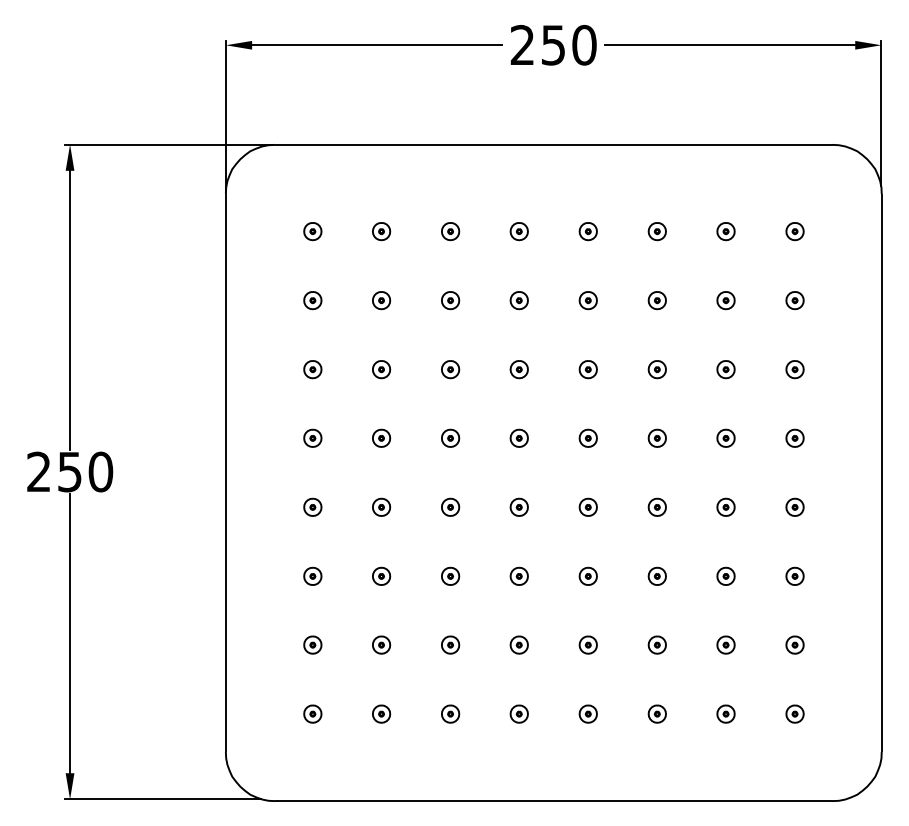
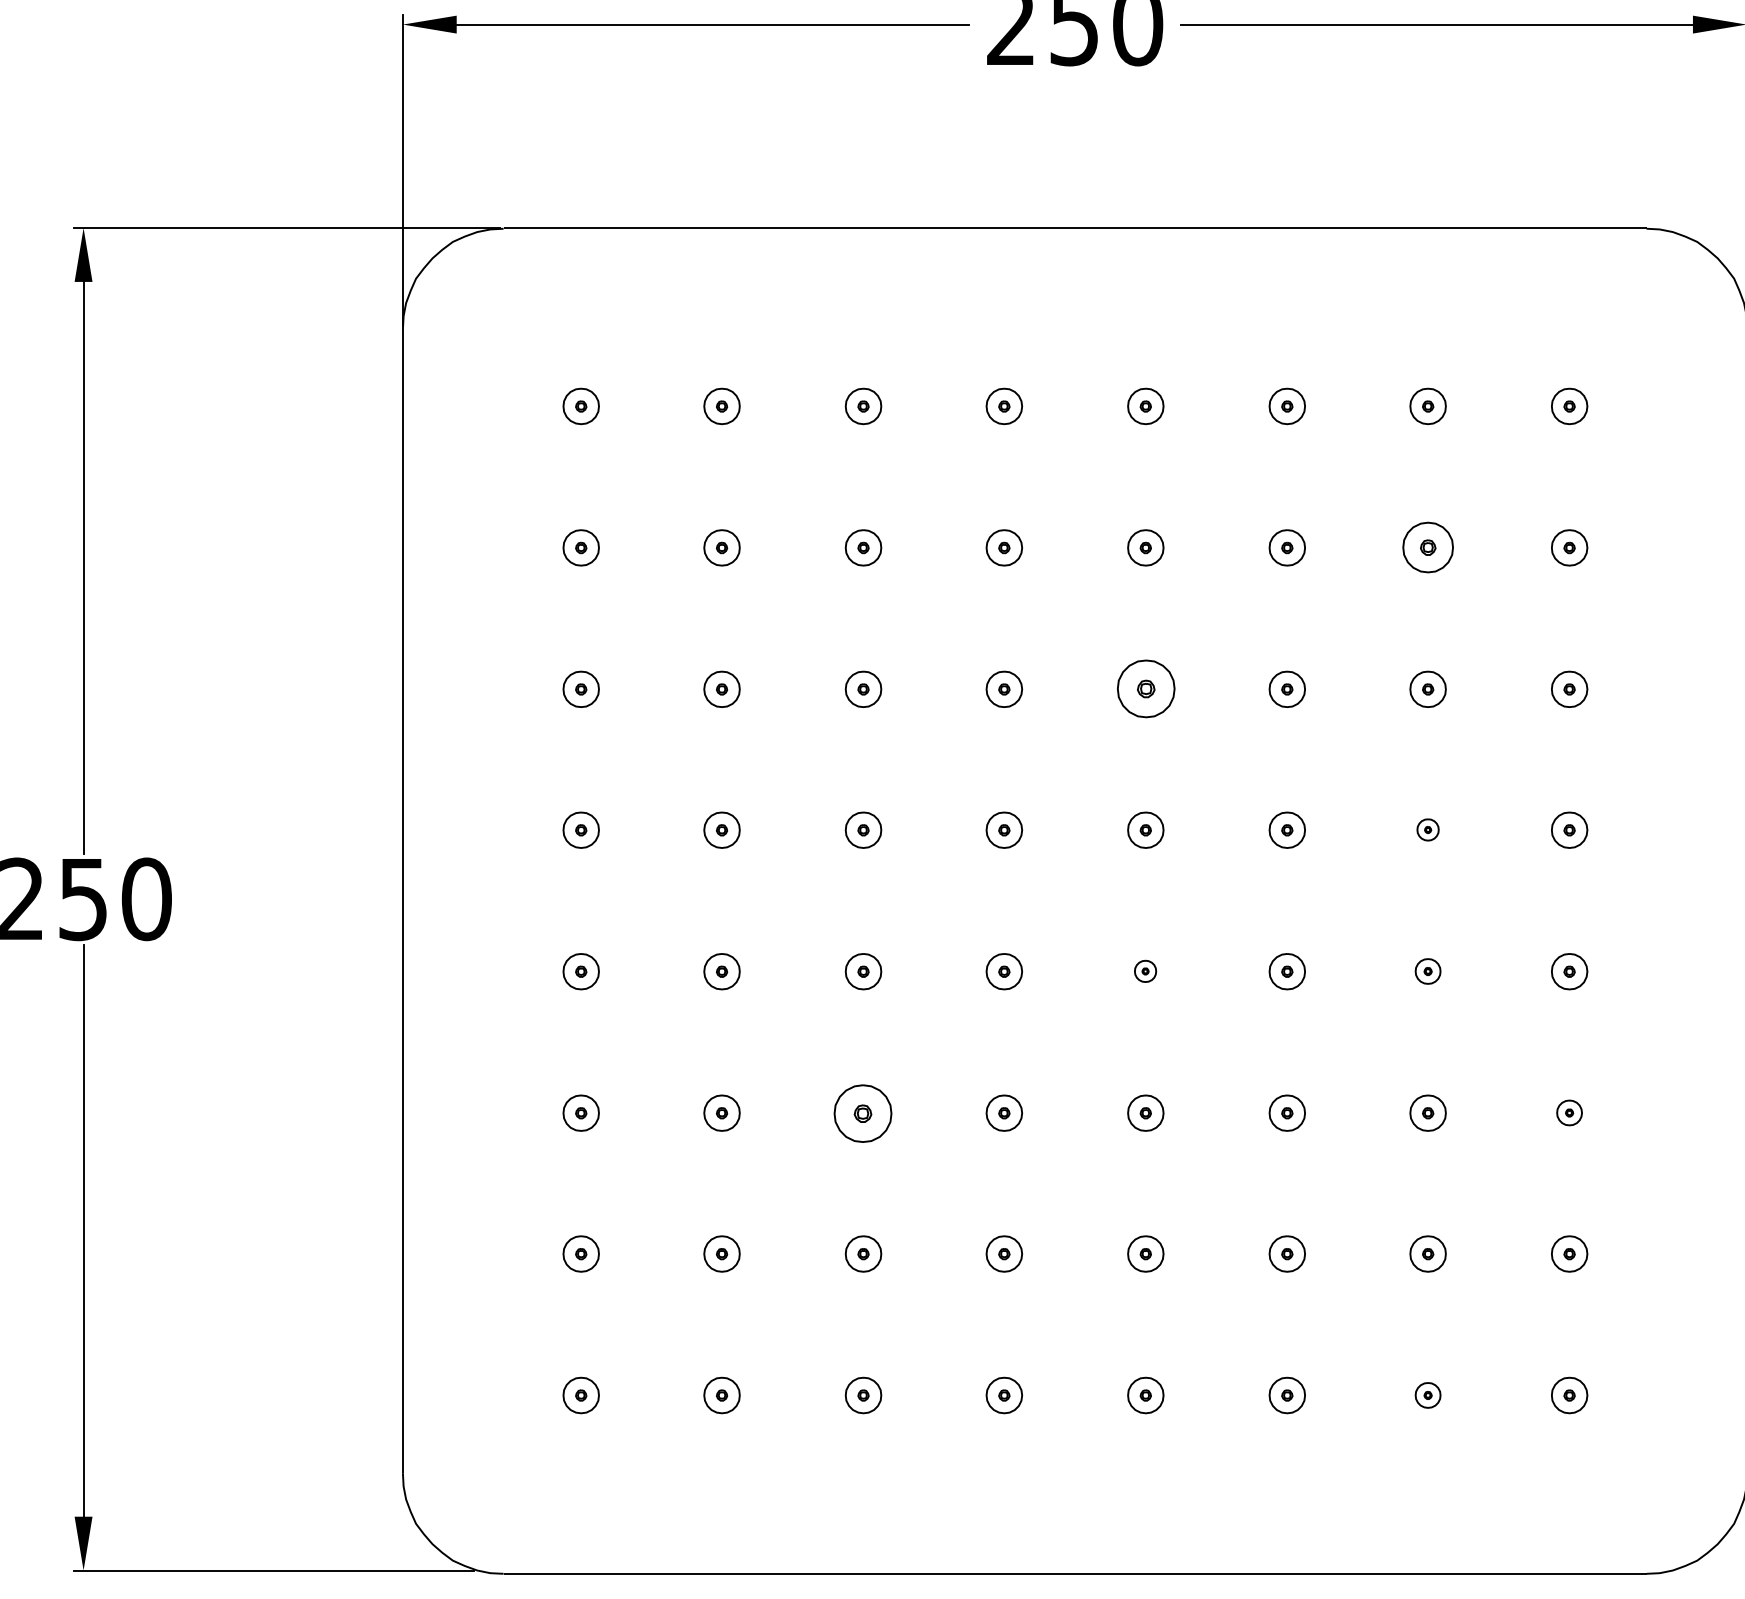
part: (725, 300) -> (1427, 547), size x1.4
part: (587, 369) -> (1144, 689), size x1.6
part: (725, 437) -> (1427, 828), size x0.6
part: (587, 506) -> (1144, 969), size x0.6
part: (725, 506) -> (1427, 969), size x0.7
part: (450, 575) -> (863, 1111), size x1.6
part: (794, 575) -> (1568, 1111), size x0.7
part: (725, 713) -> (1427, 1394), size x0.7

